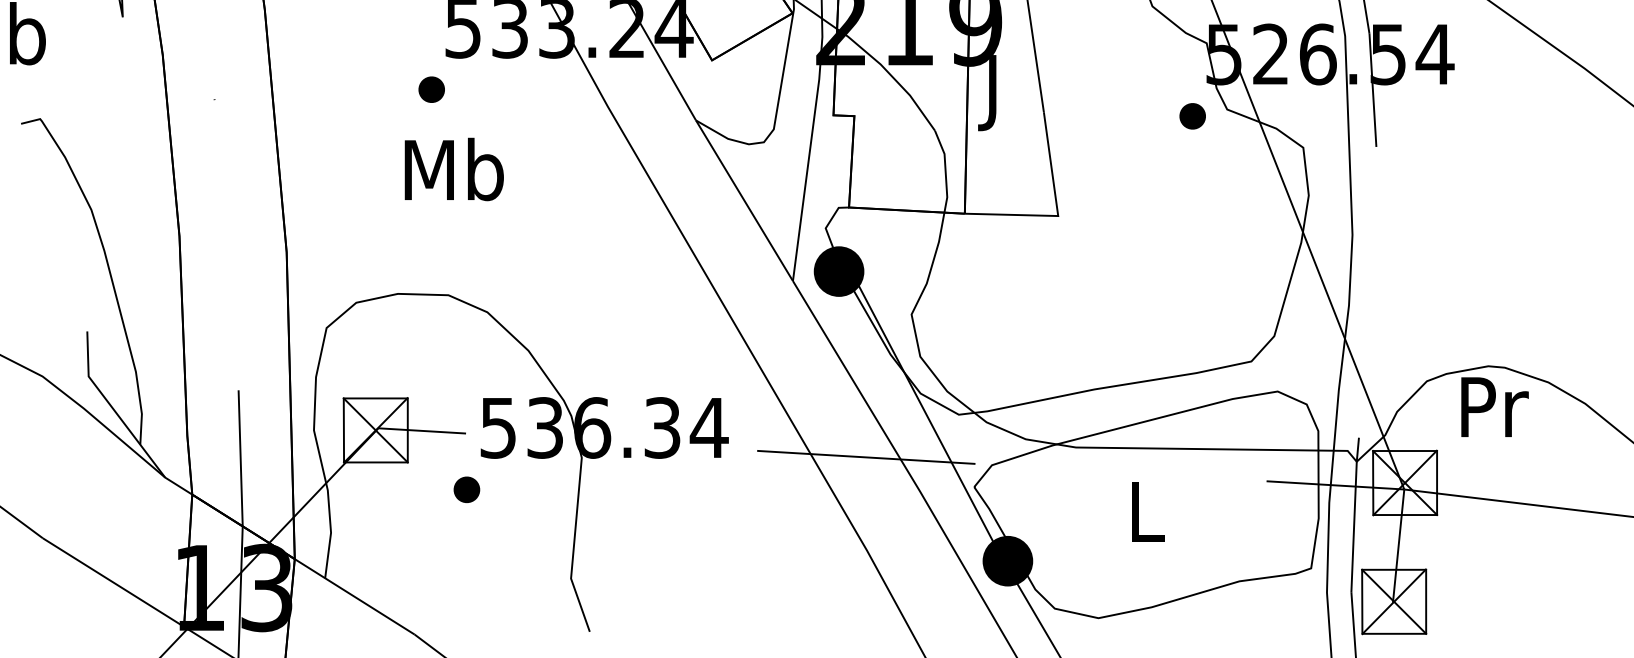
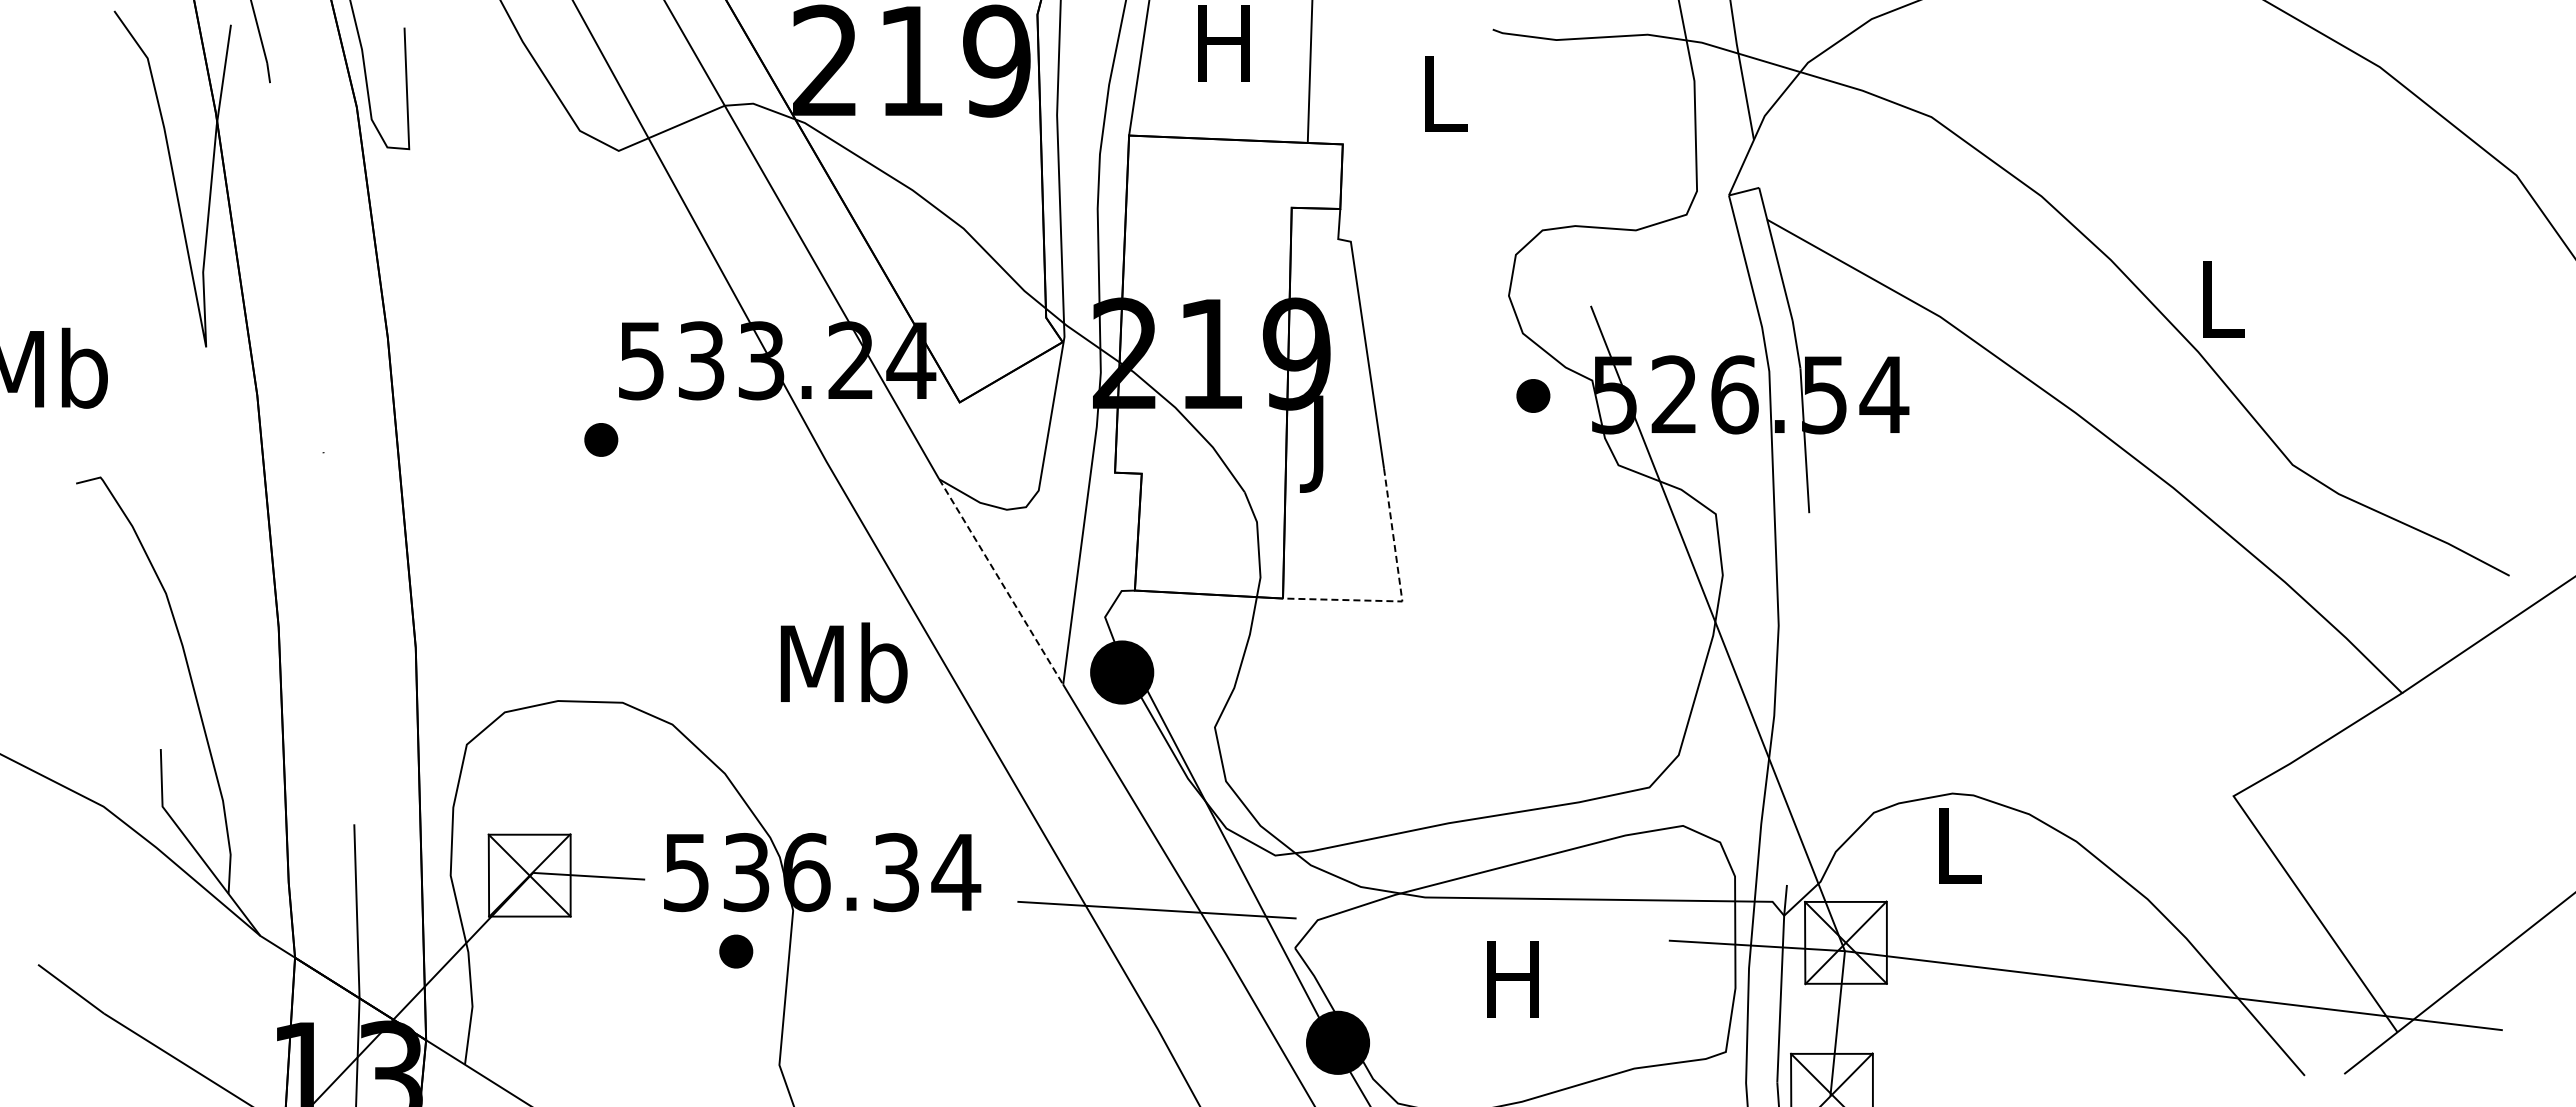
part: (1192, 115) -> (1533, 395), moved
text: (453, 169) -> (843, 662), moved
line: (744, 200) -> (1001, 581), solid -> dashed
line: (1057, 211) -> (1401, 595), solid -> dashed
text: (1494, 406) -> (1960, 845), Pr -> L
part: (467, 489) -> (736, 951), moved
text: (1144, 511) -> (1512, 979), L -> H

